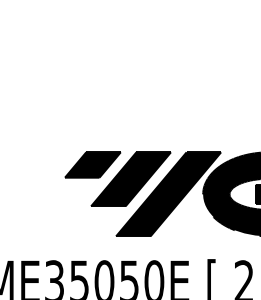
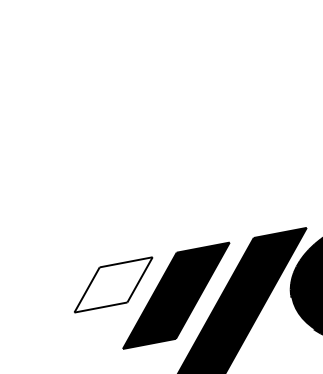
fill: (92, 164) -> (112, 284), removed

